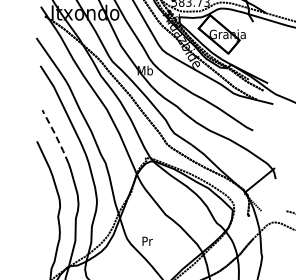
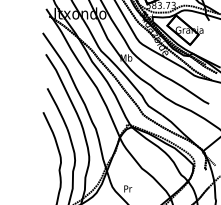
line: (55, 135) -> (57, 107), dashed -> solid

